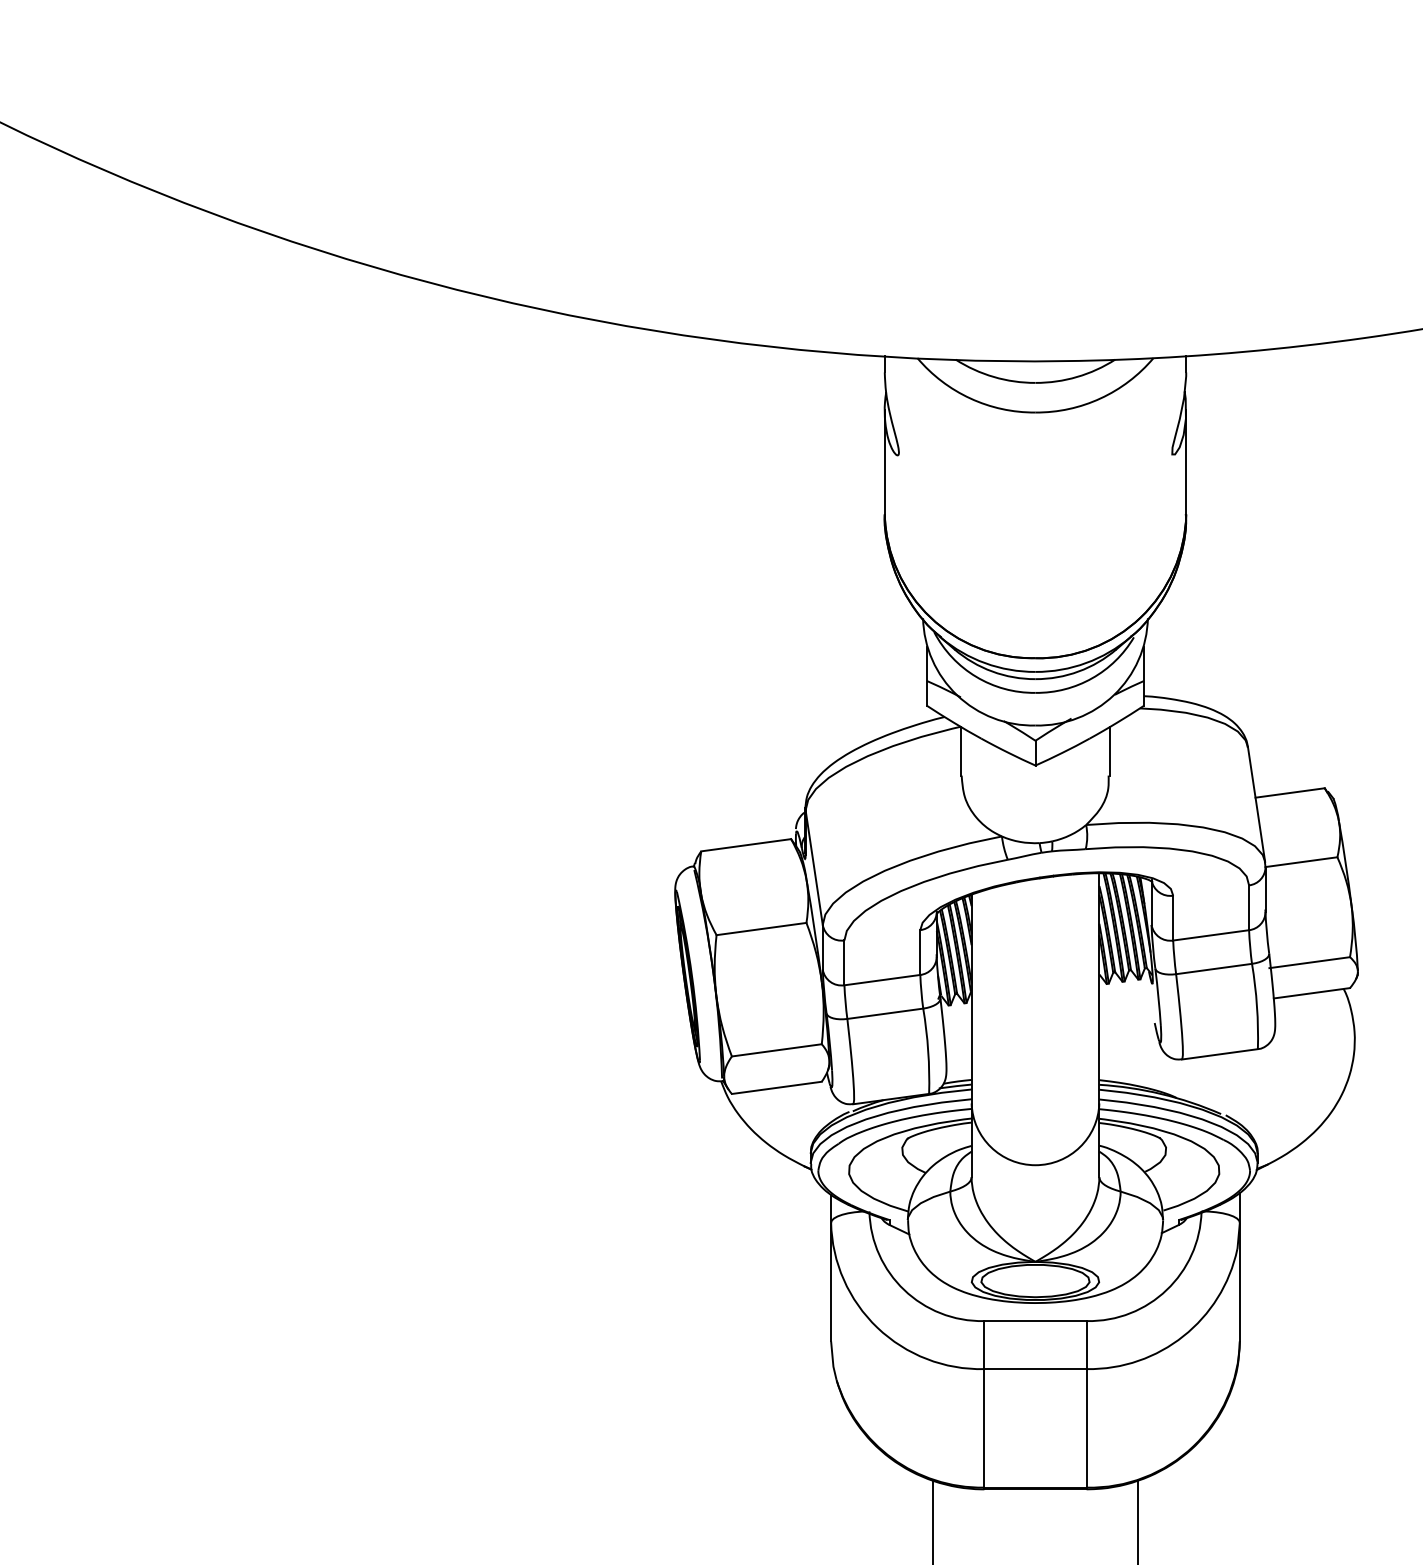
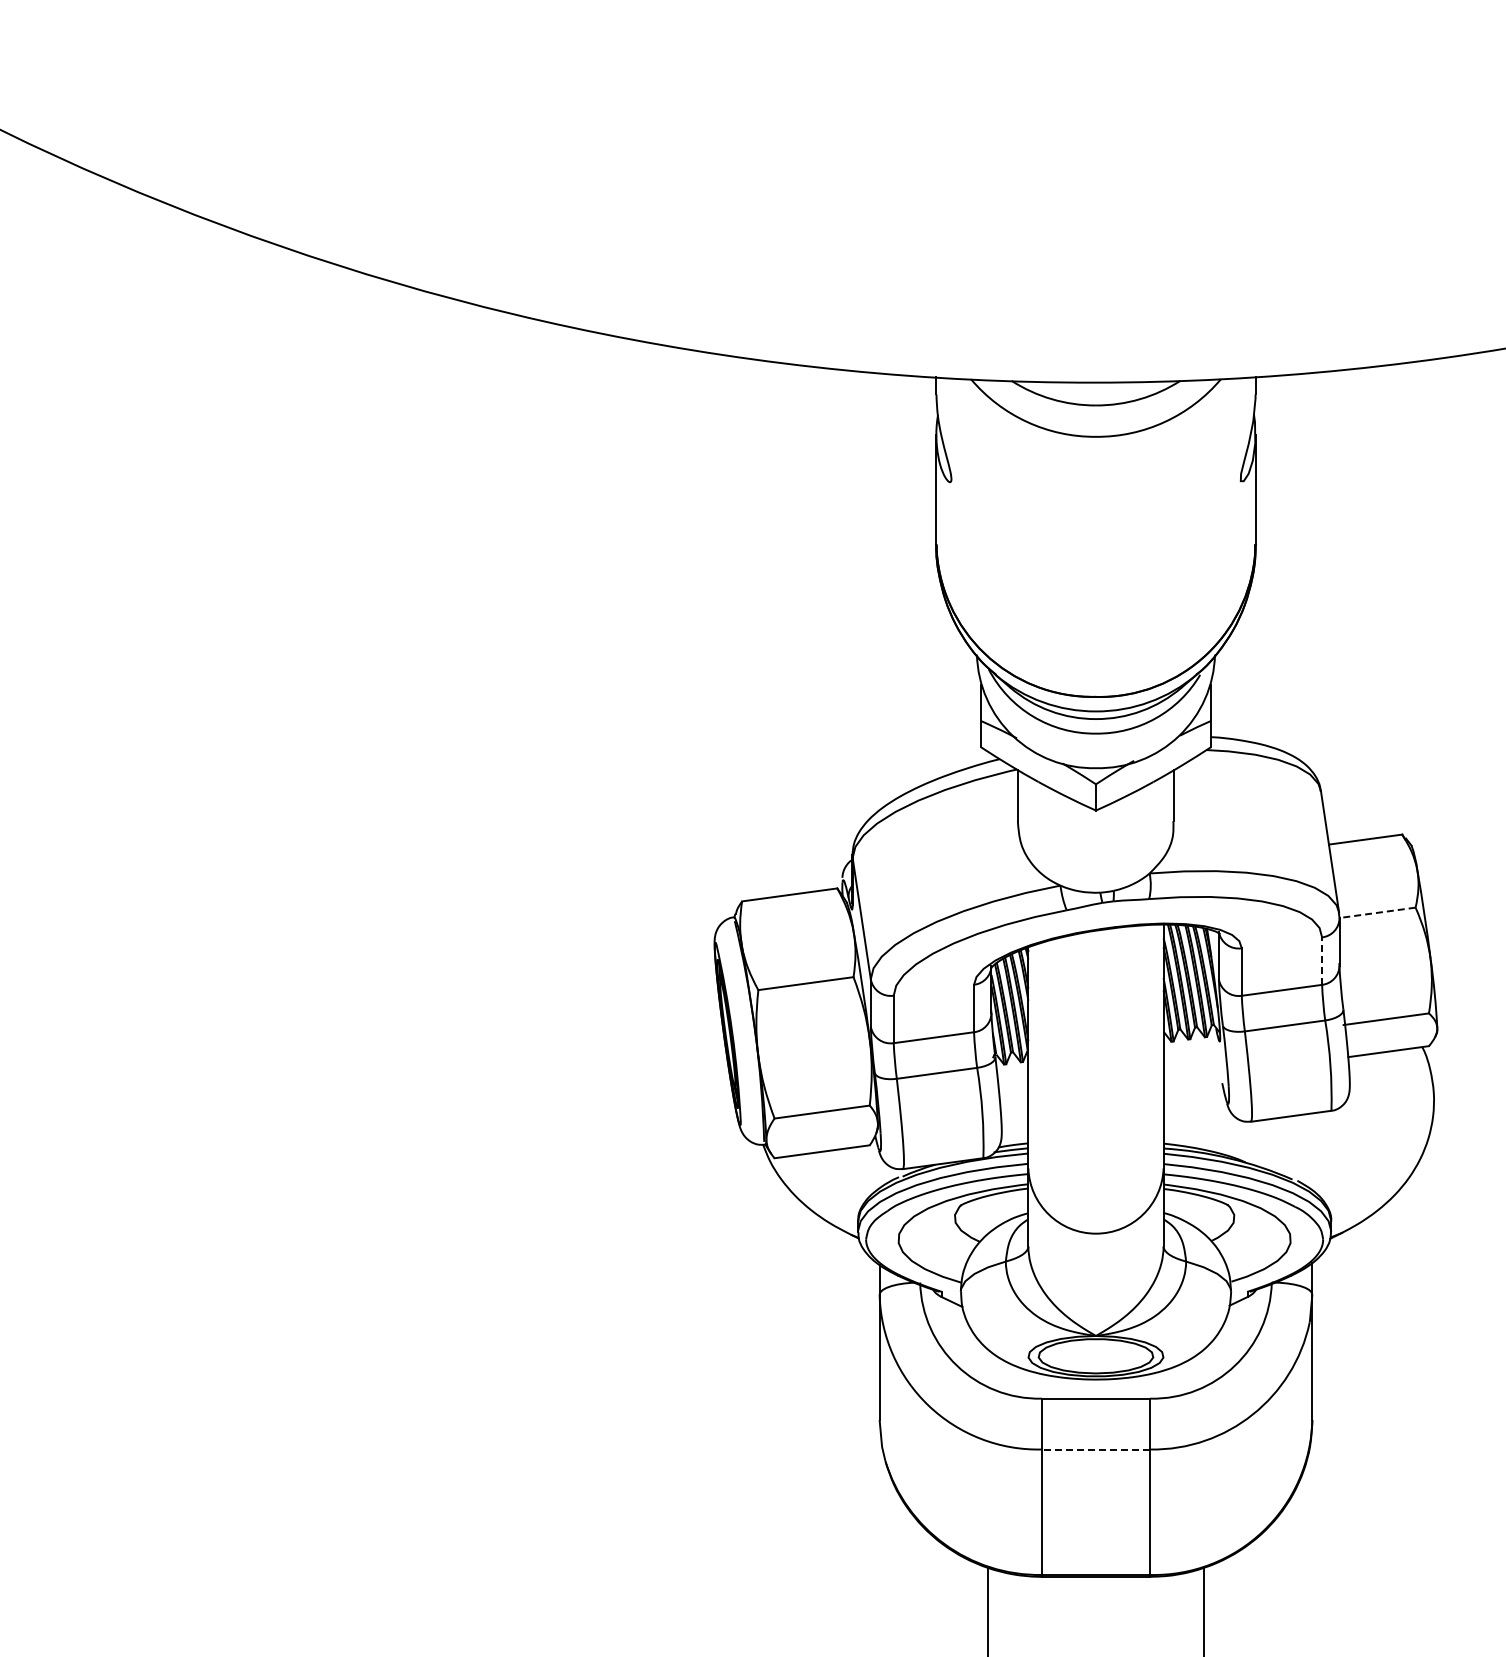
line: (1301, 861) -> (1377, 912), solid -> dashed
line: (1249, 908) -> (1322, 961), solid -> dashed
line: (1035, 1369) -> (1095, 1449), solid -> dashed

